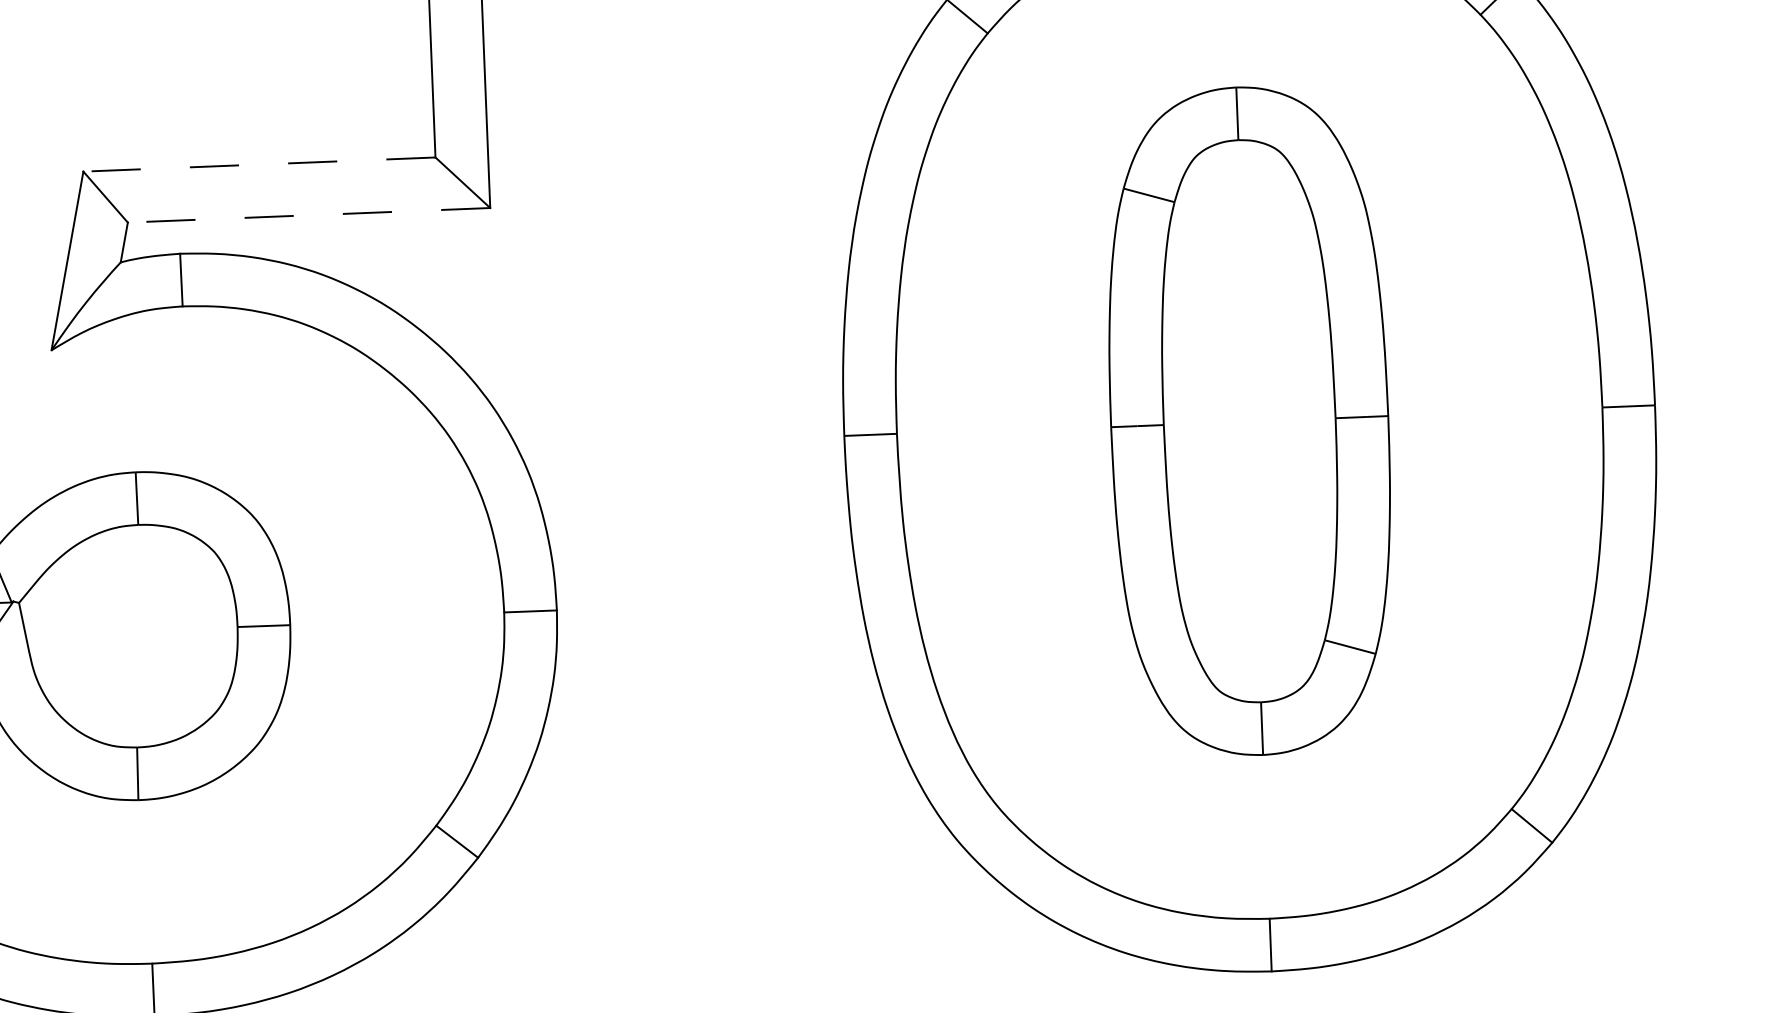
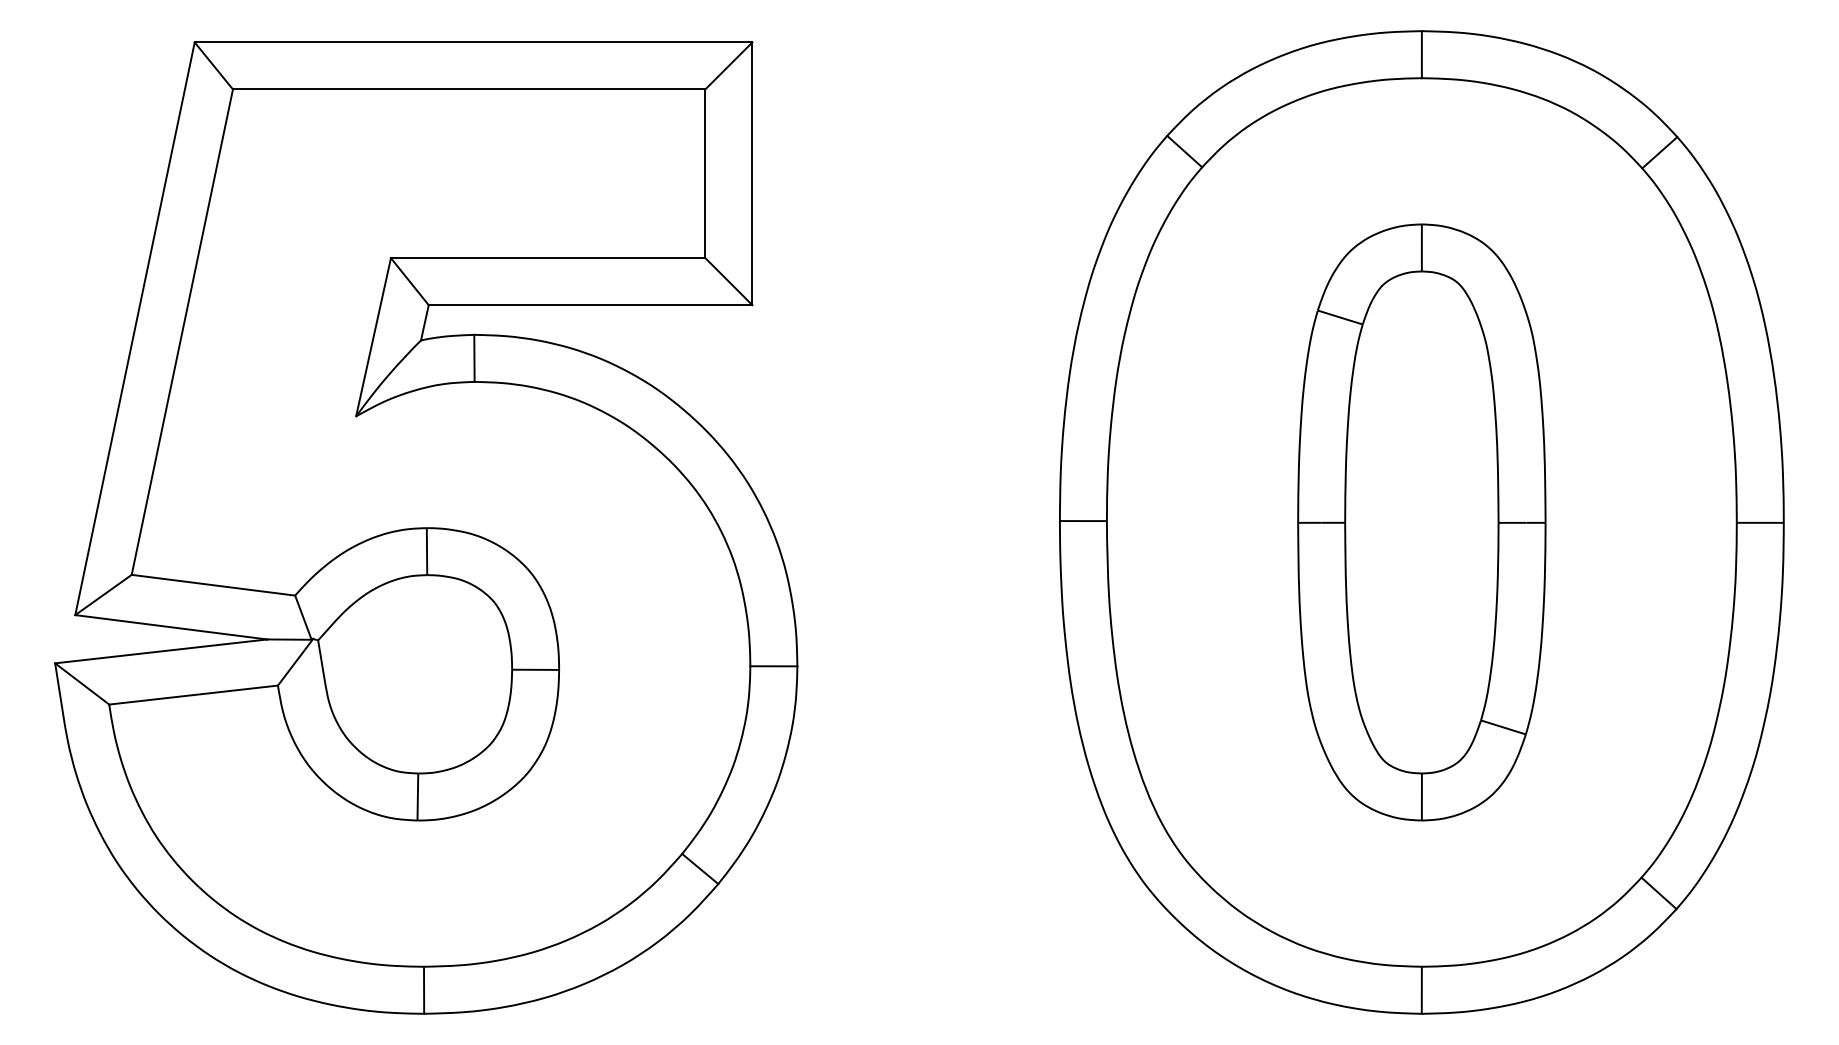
line: (258, 164) -> (547, 258), dashed -> solid
line: (308, 215) -> (590, 305), dashed -> solid

